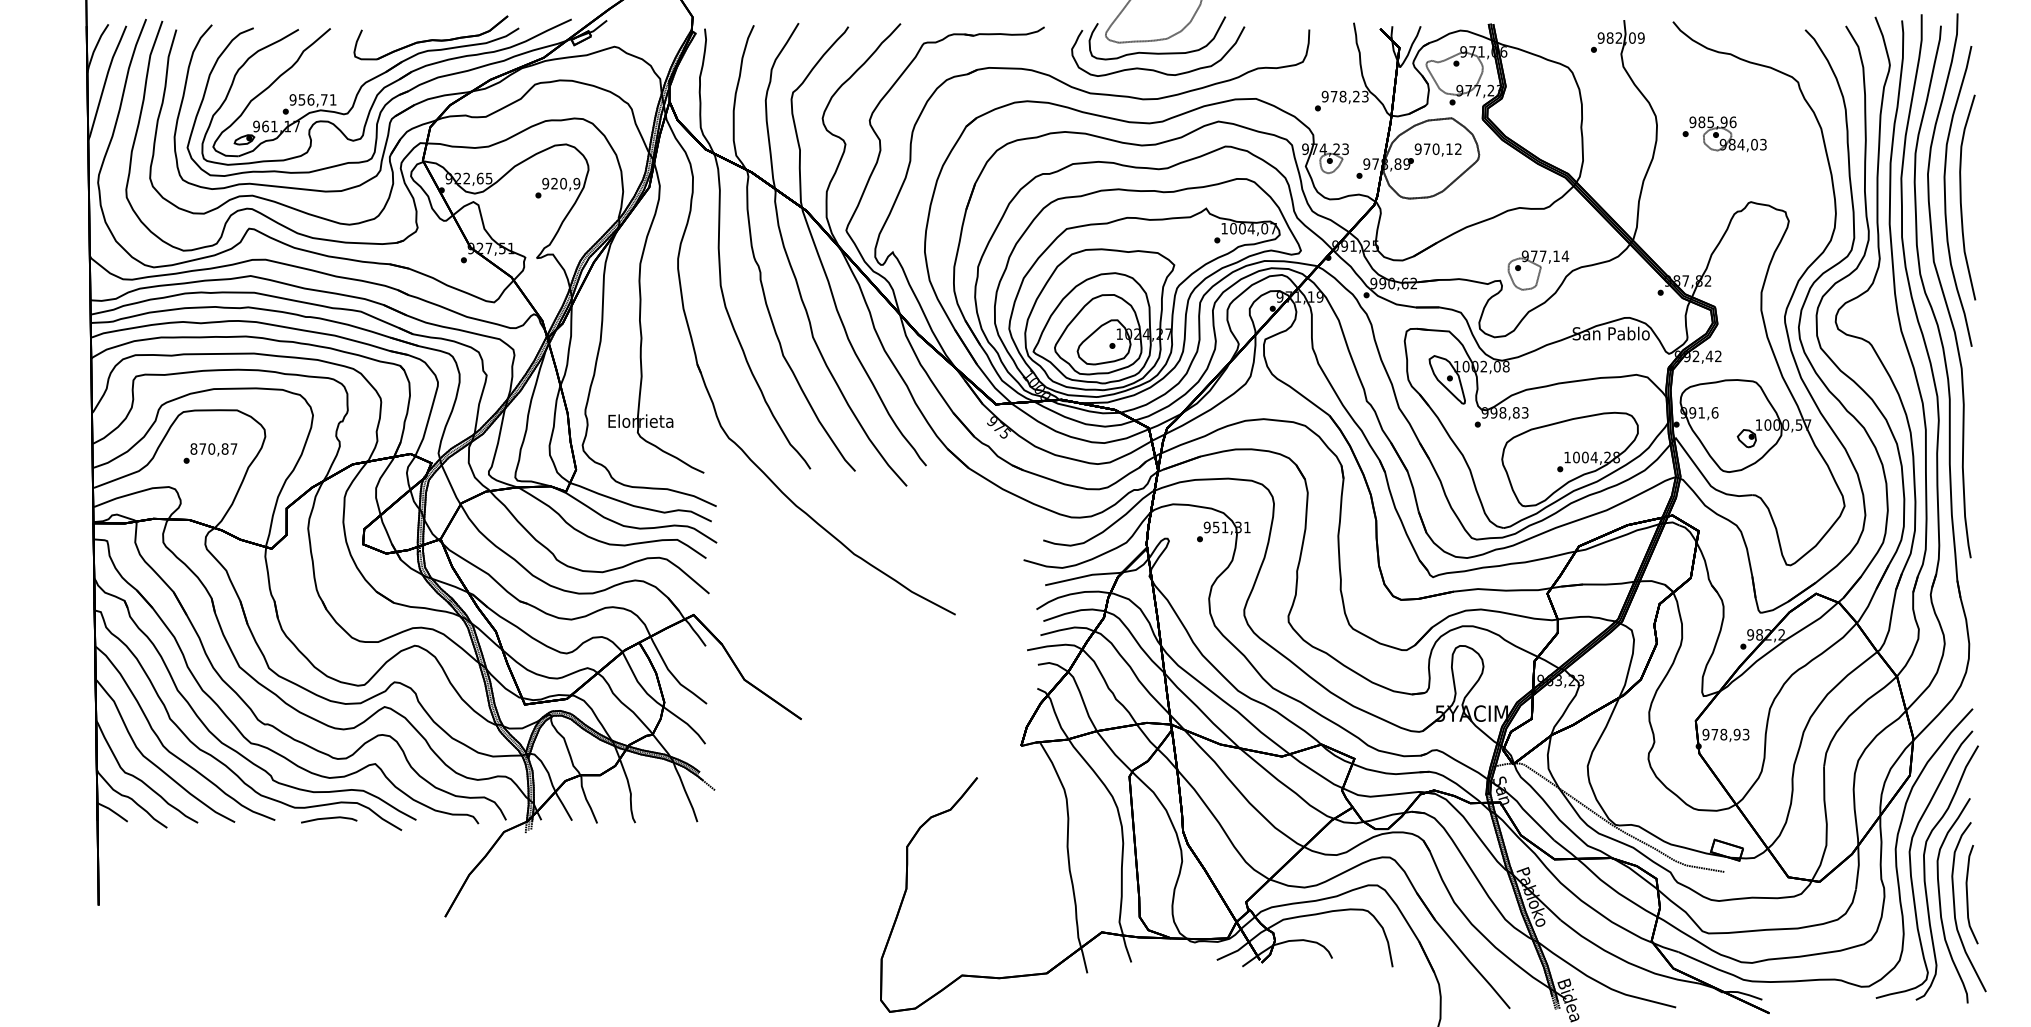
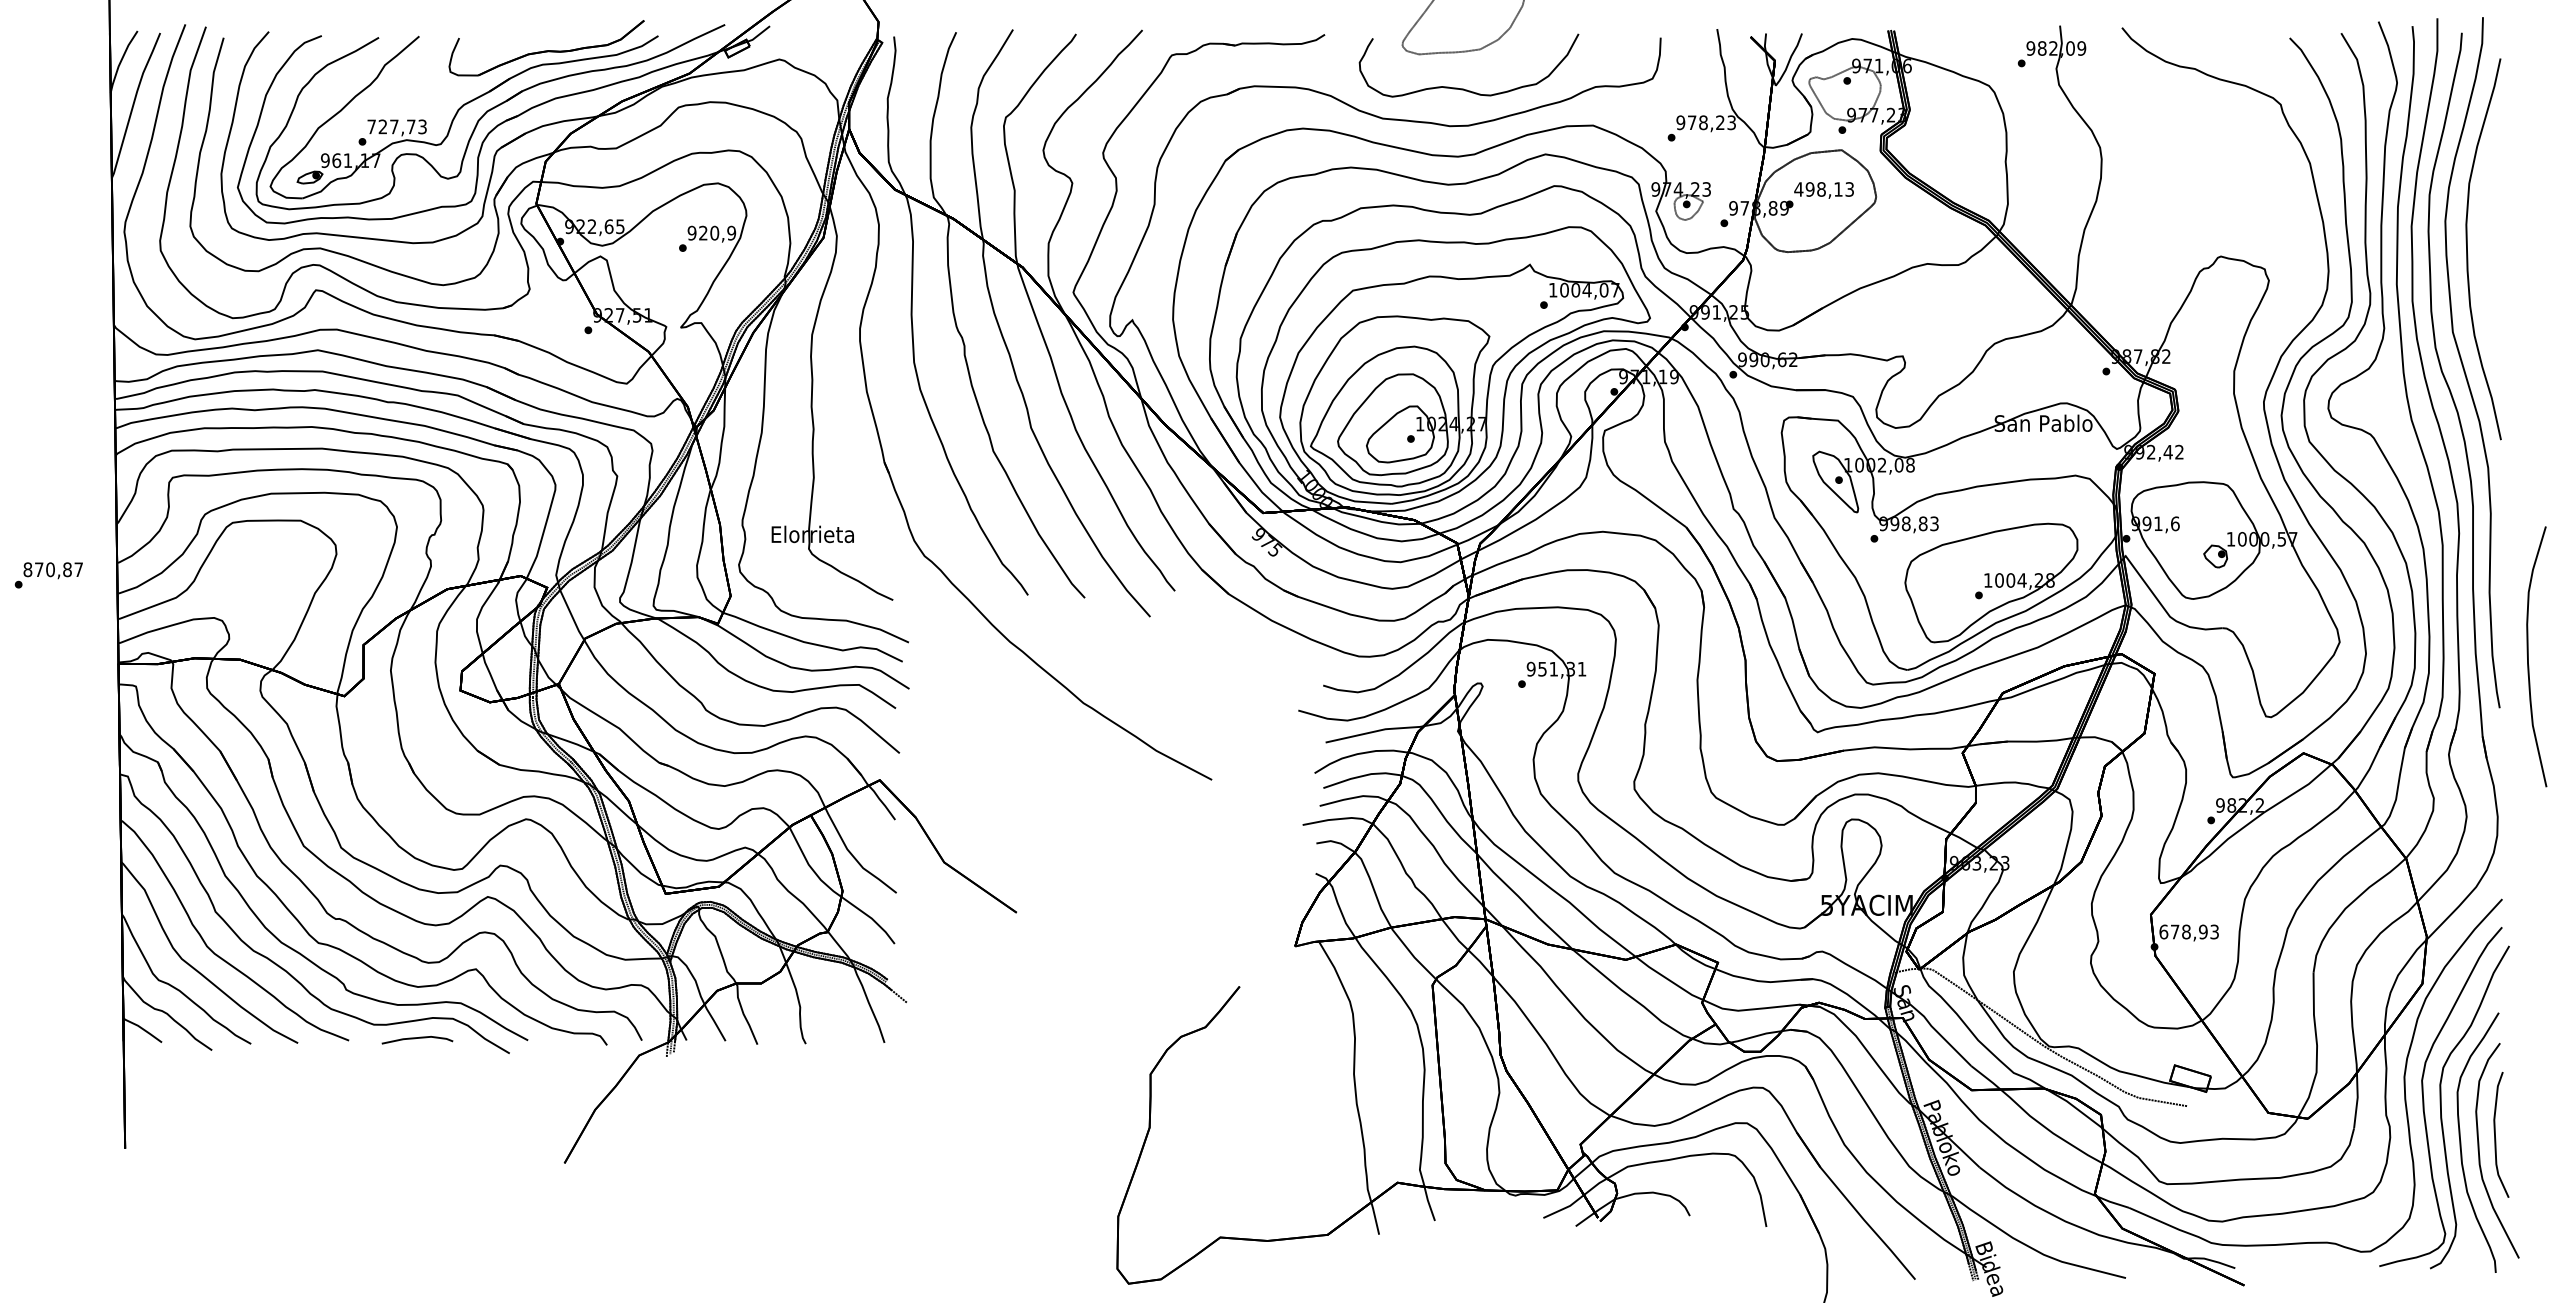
curve: (1157, 53) -> (1467, 67), removed
text: (312, 99) -> (396, 126), 956,71 -> 727,73
part: (1724, 134) -> (2187, 170), removed
text: (1437, 149) -> (1823, 189), 970,12 -> 498,13
curve: (1961, 197) -> (2528, 656), moved
part: (1538, 269) -> (1951, 342), removed
text: (210, 453) -> (48, 575), moved
text: (1705, 734) -> (2163, 931), 978,93 -> 678,93

